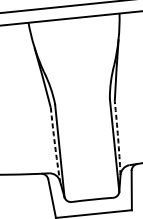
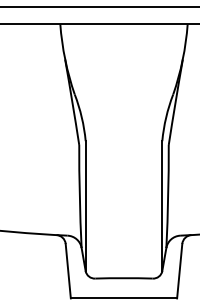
arc: (118, 138) -> (168, 196), dashed -> solid
arc: (54, 144) -> (79, 196), dashed -> solid

